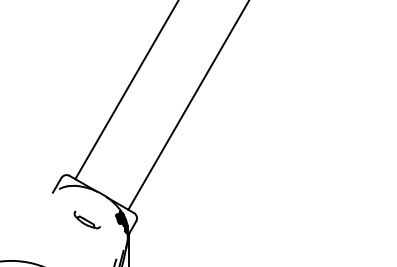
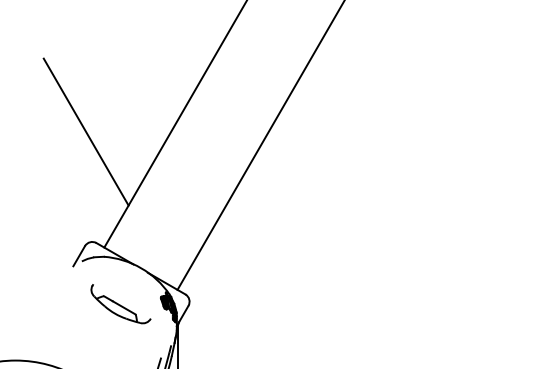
line: (61, 95) -> (85, 131), added
part: (87, 219) -> (121, 303), size x1.67

